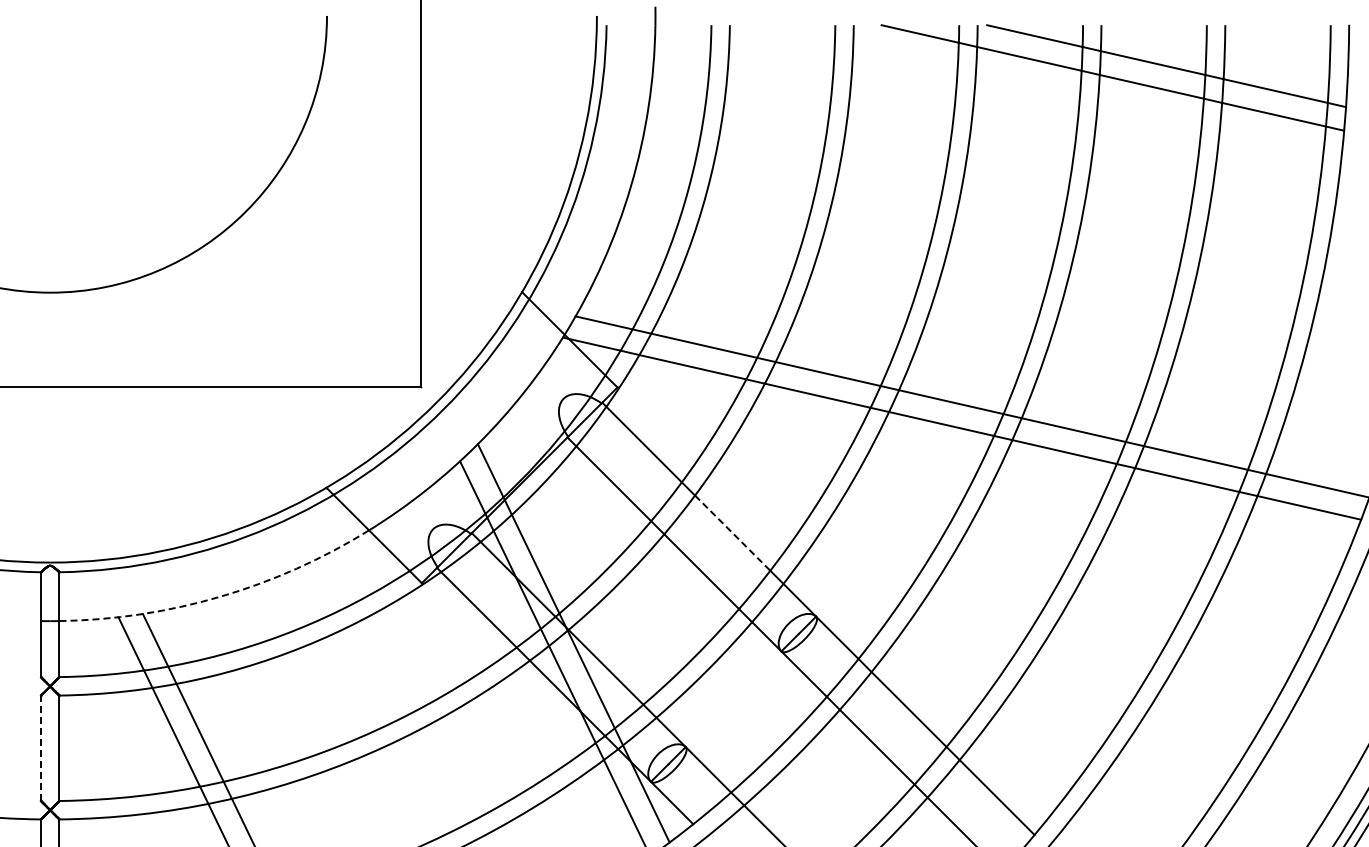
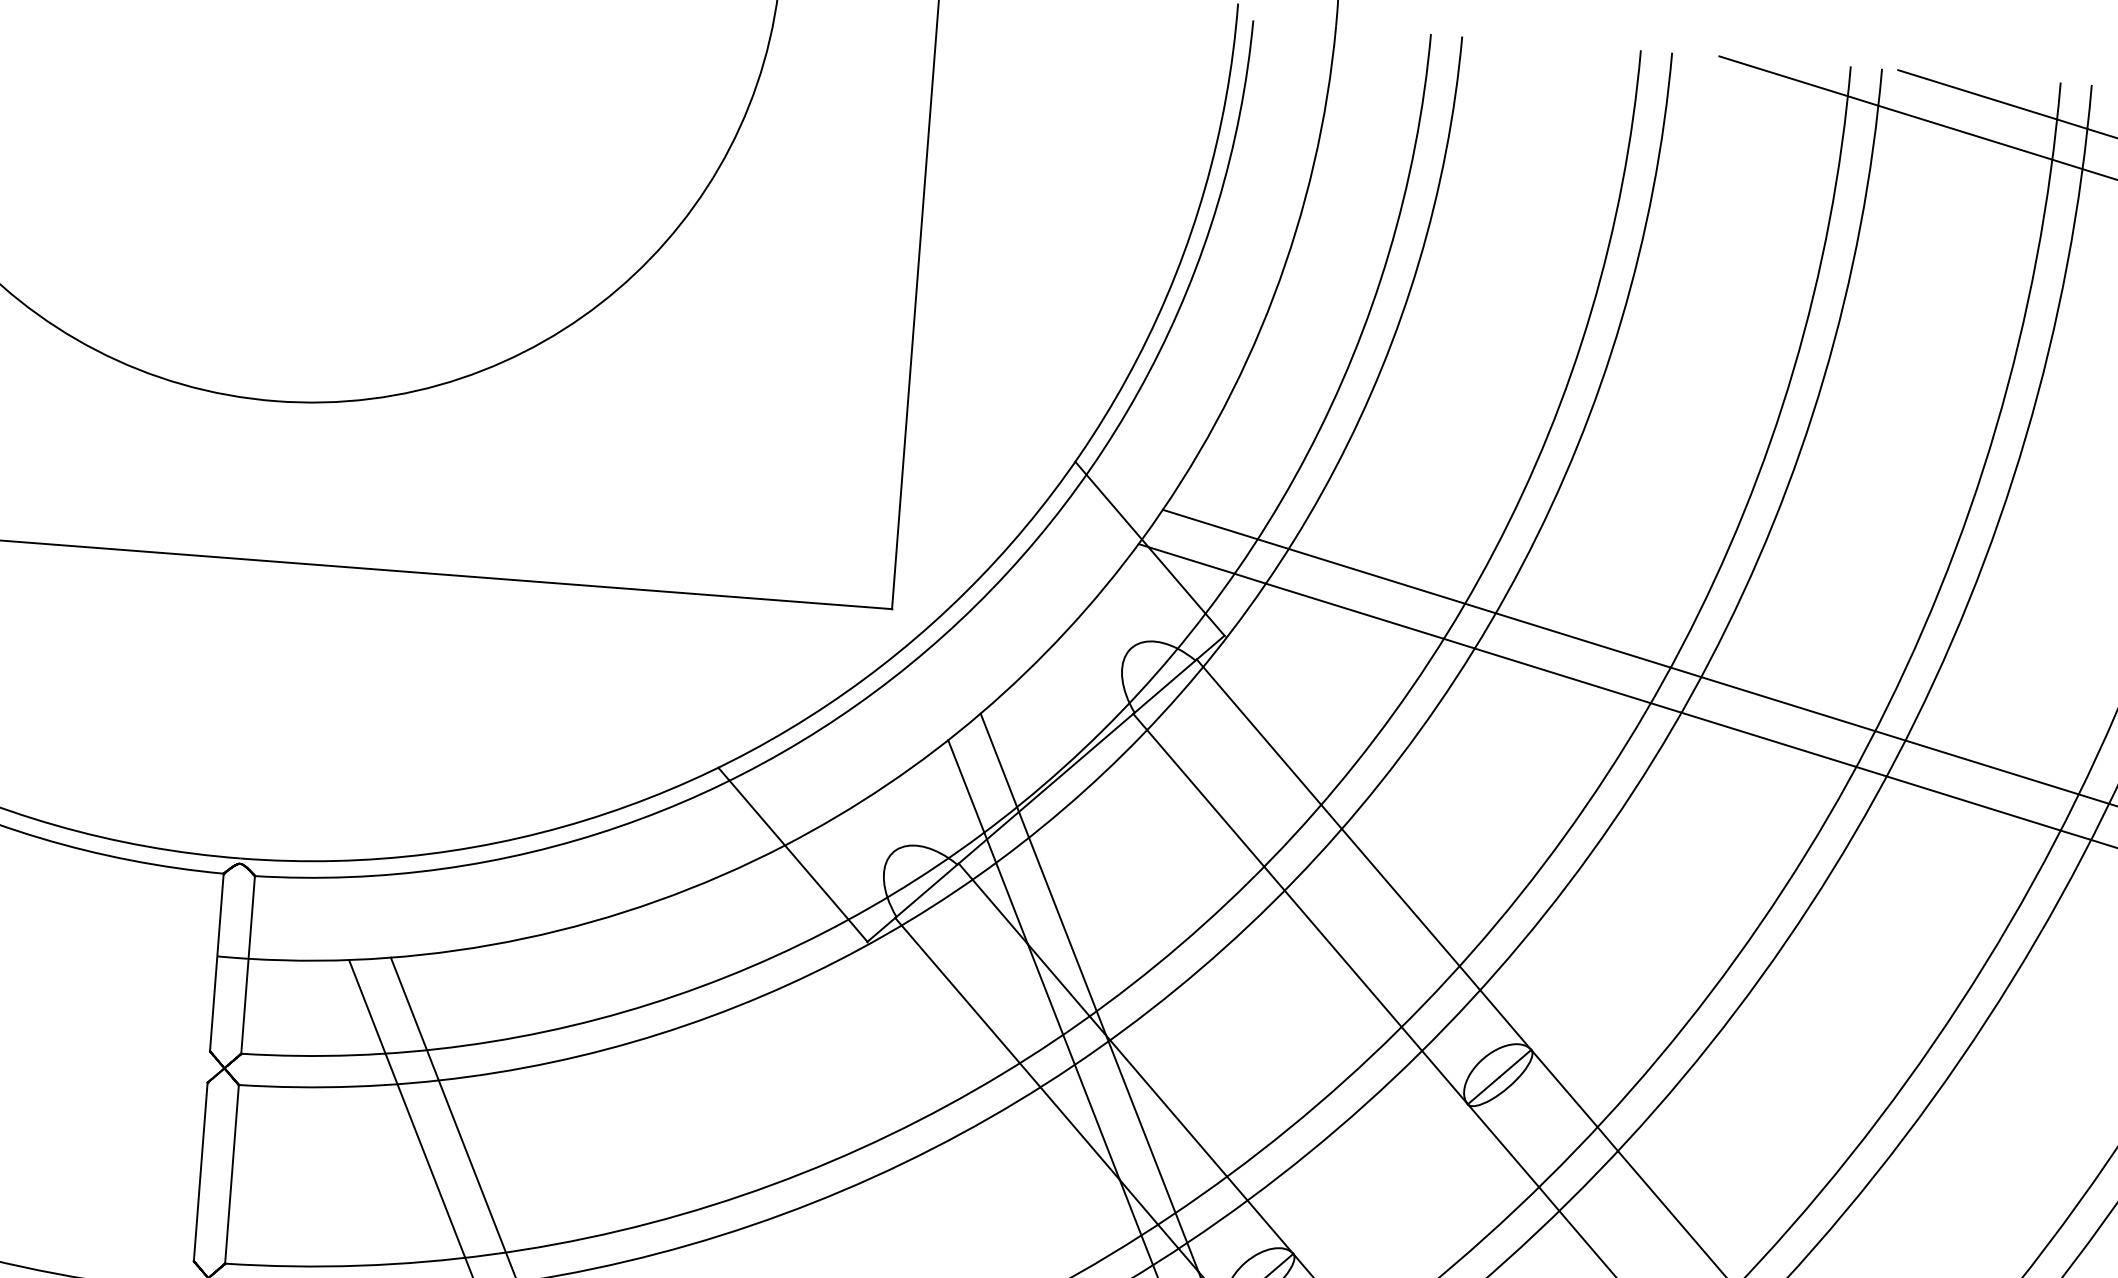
line: (733, 533) -> (1402, 898), dashed -> solid
arc: (220, 596) -> (524, 938), dashed -> solid
line: (41, 748) -> (201, 1172), dashed -> solid

